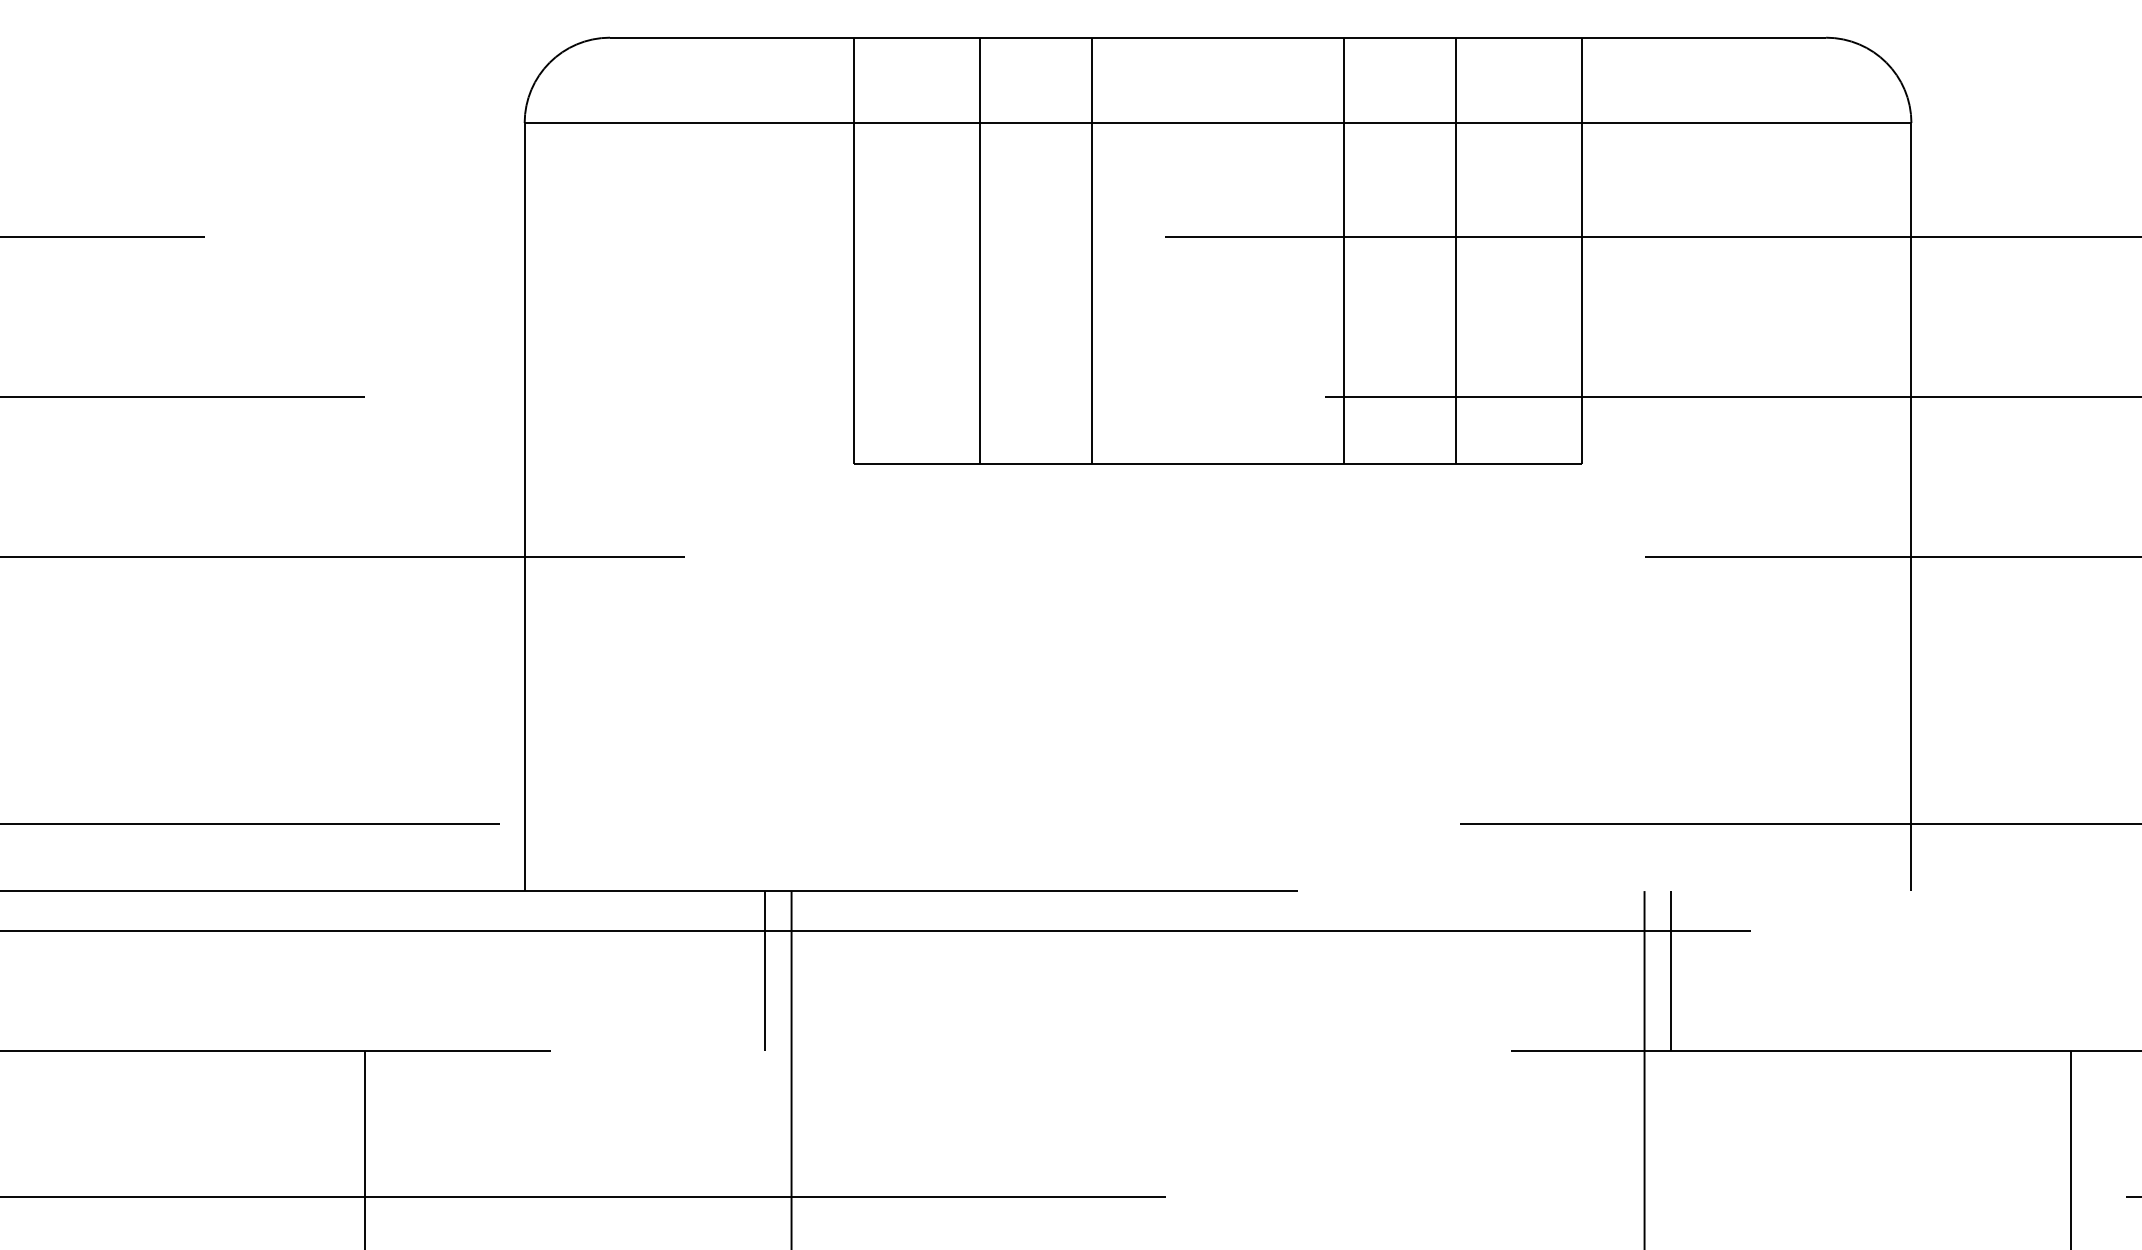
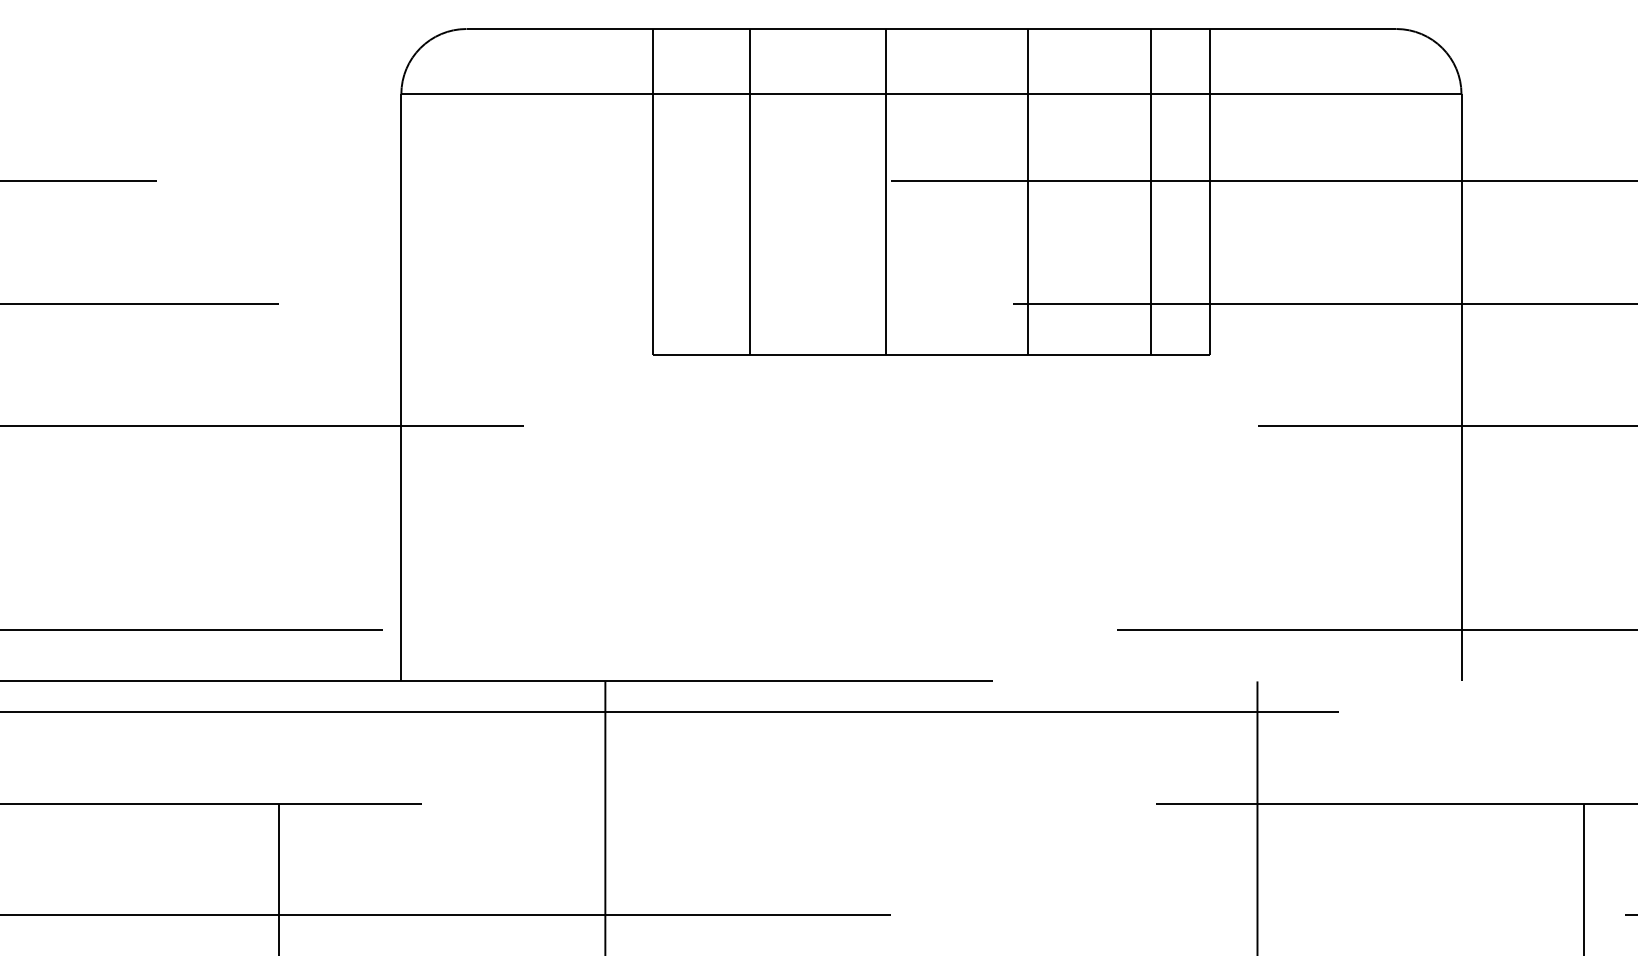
line: (1092, 250) -> (886, 191), moved
line: (1455, 250) -> (1150, 191), moved
line: (764, 971) -> (584, 742), removed
line: (1671, 971) -> (1278, 742), removed

